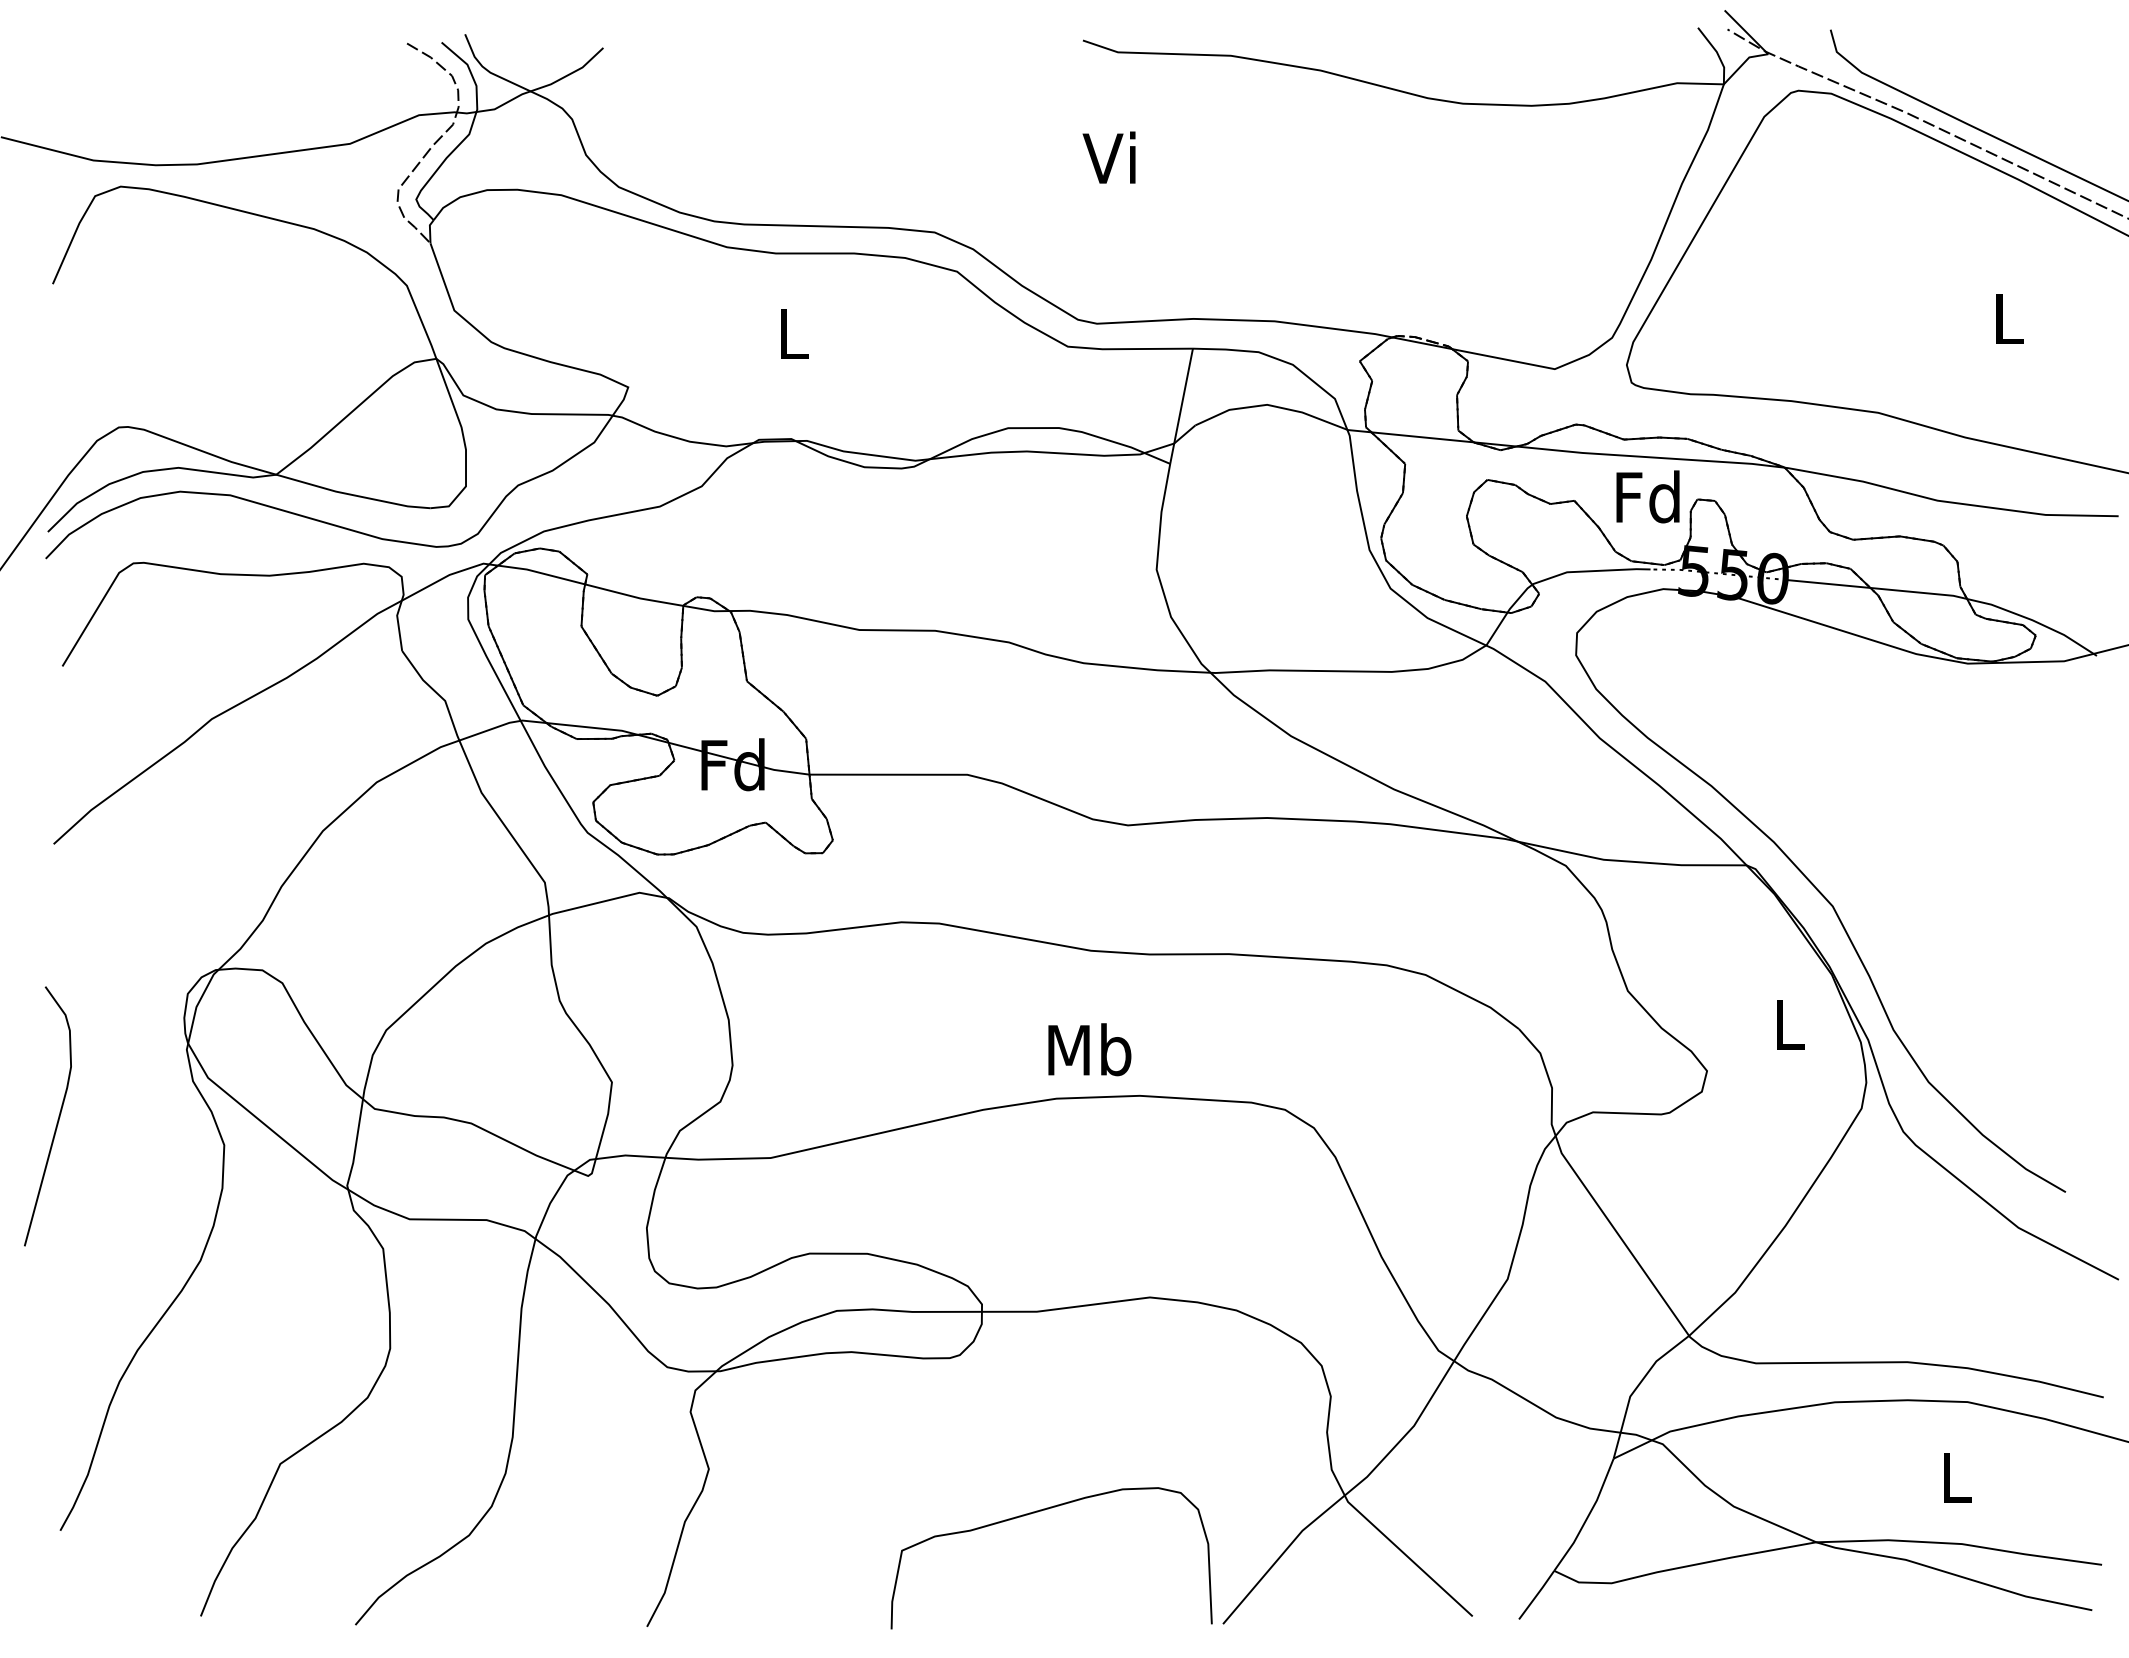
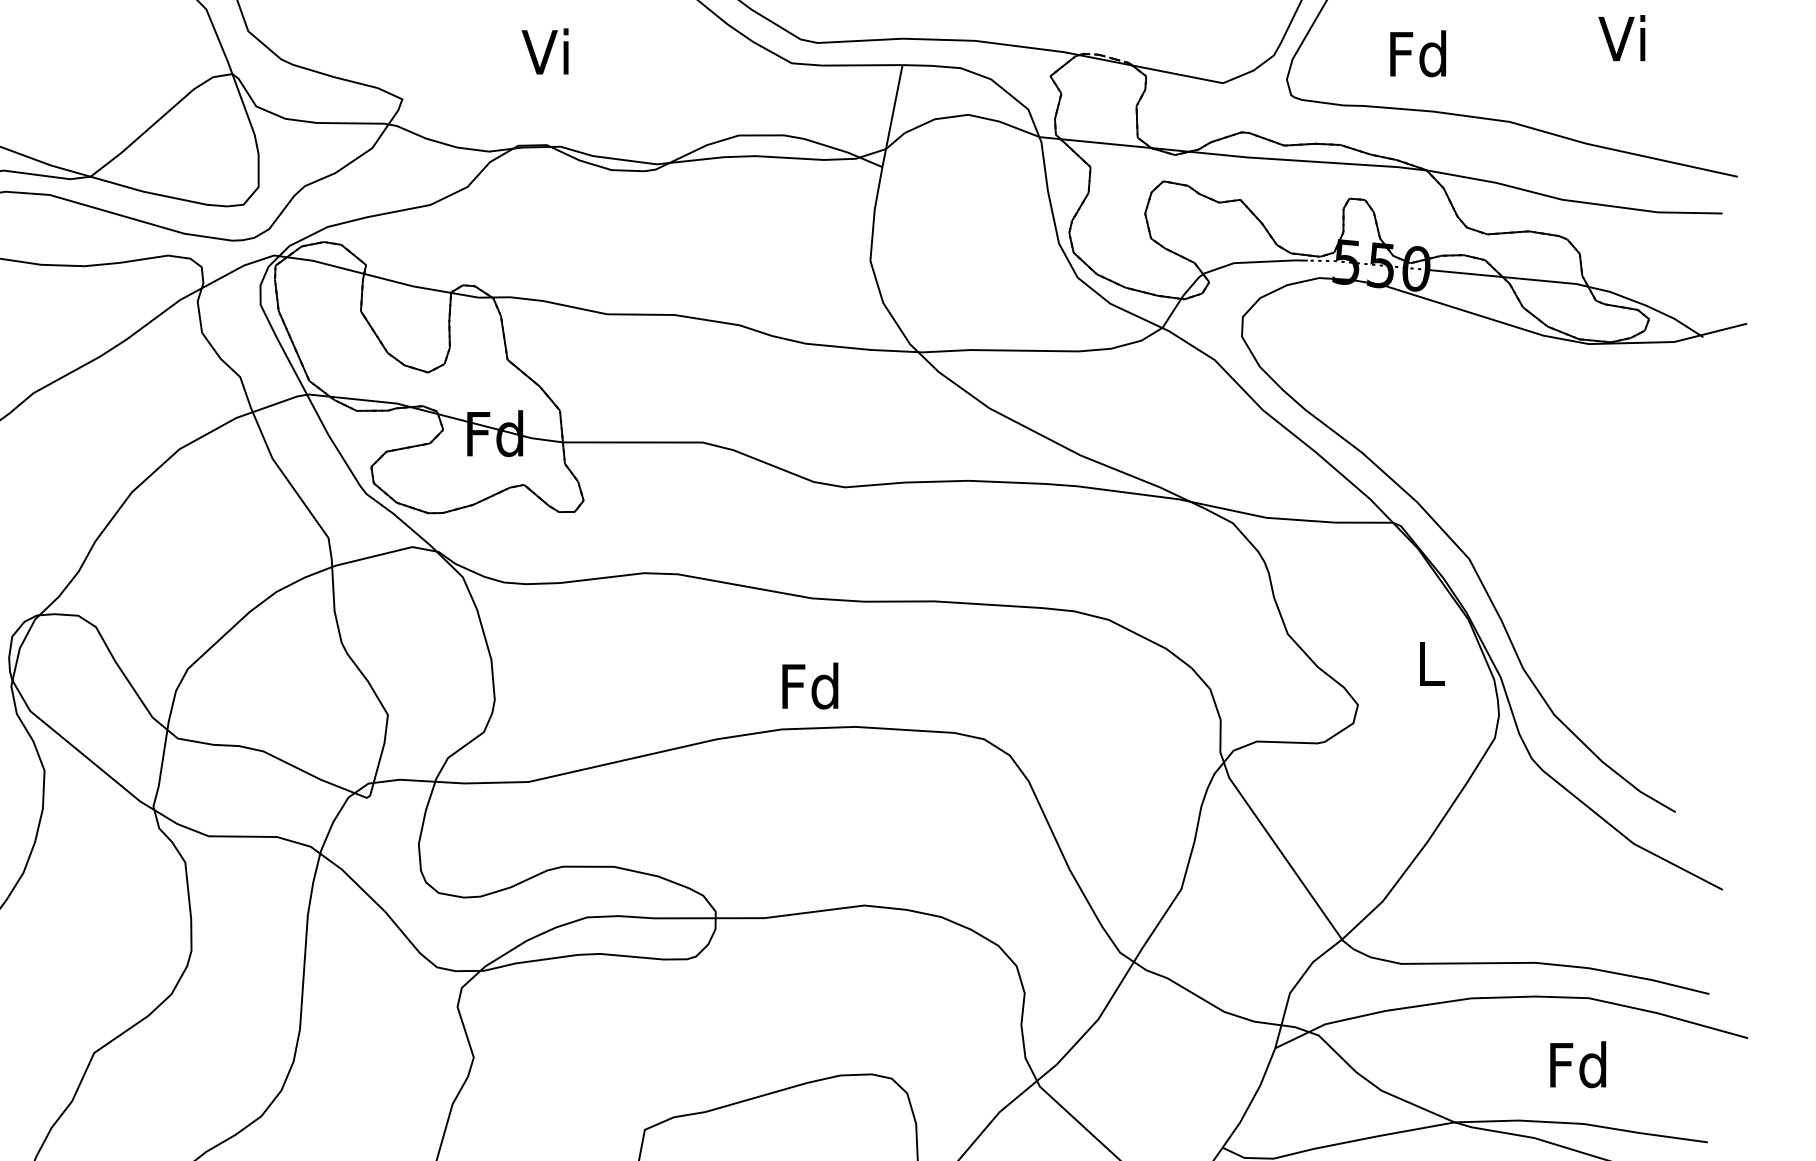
text: (2004, 318) -> (1621, 38), L -> Vi
text: (789, 333) -> (545, 51), L -> Vi
text: (1647, 496) -> (1417, 53), moved
text: (1089, 1049) -> (810, 685), Mb -> Fd
text: (1955, 1476) -> (1578, 1064), L -> Fd

